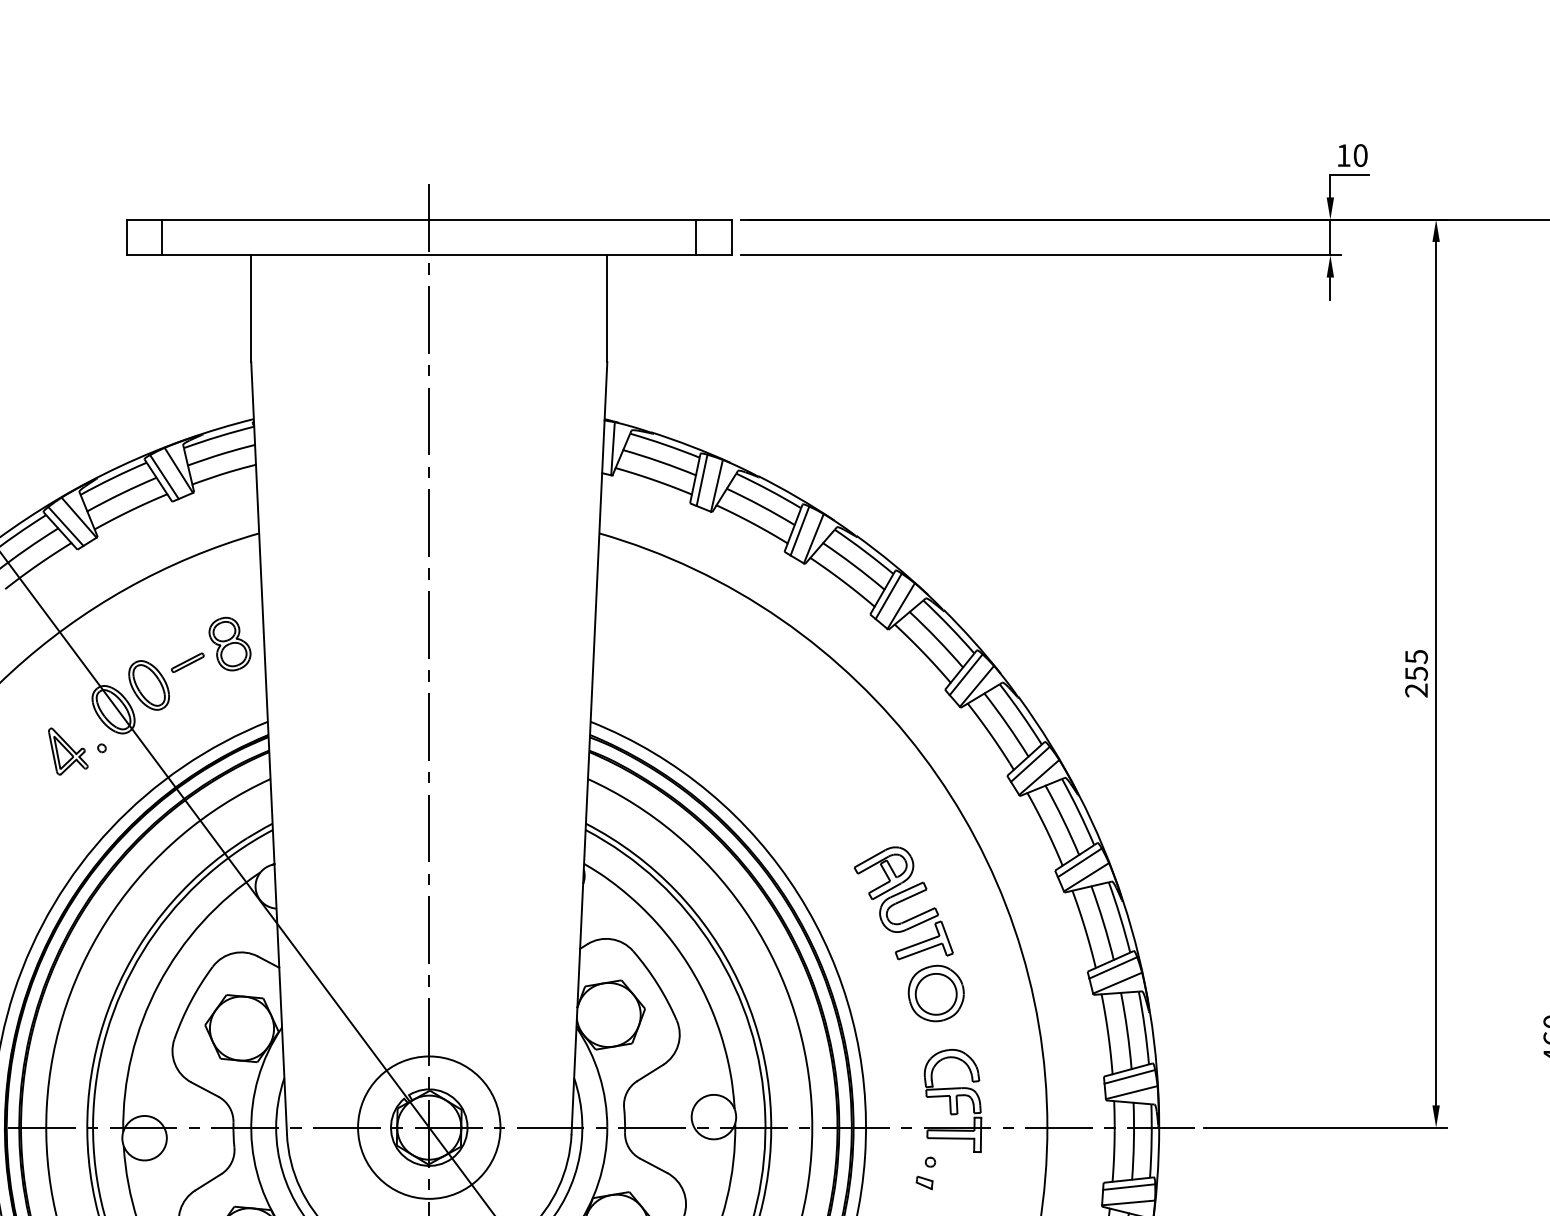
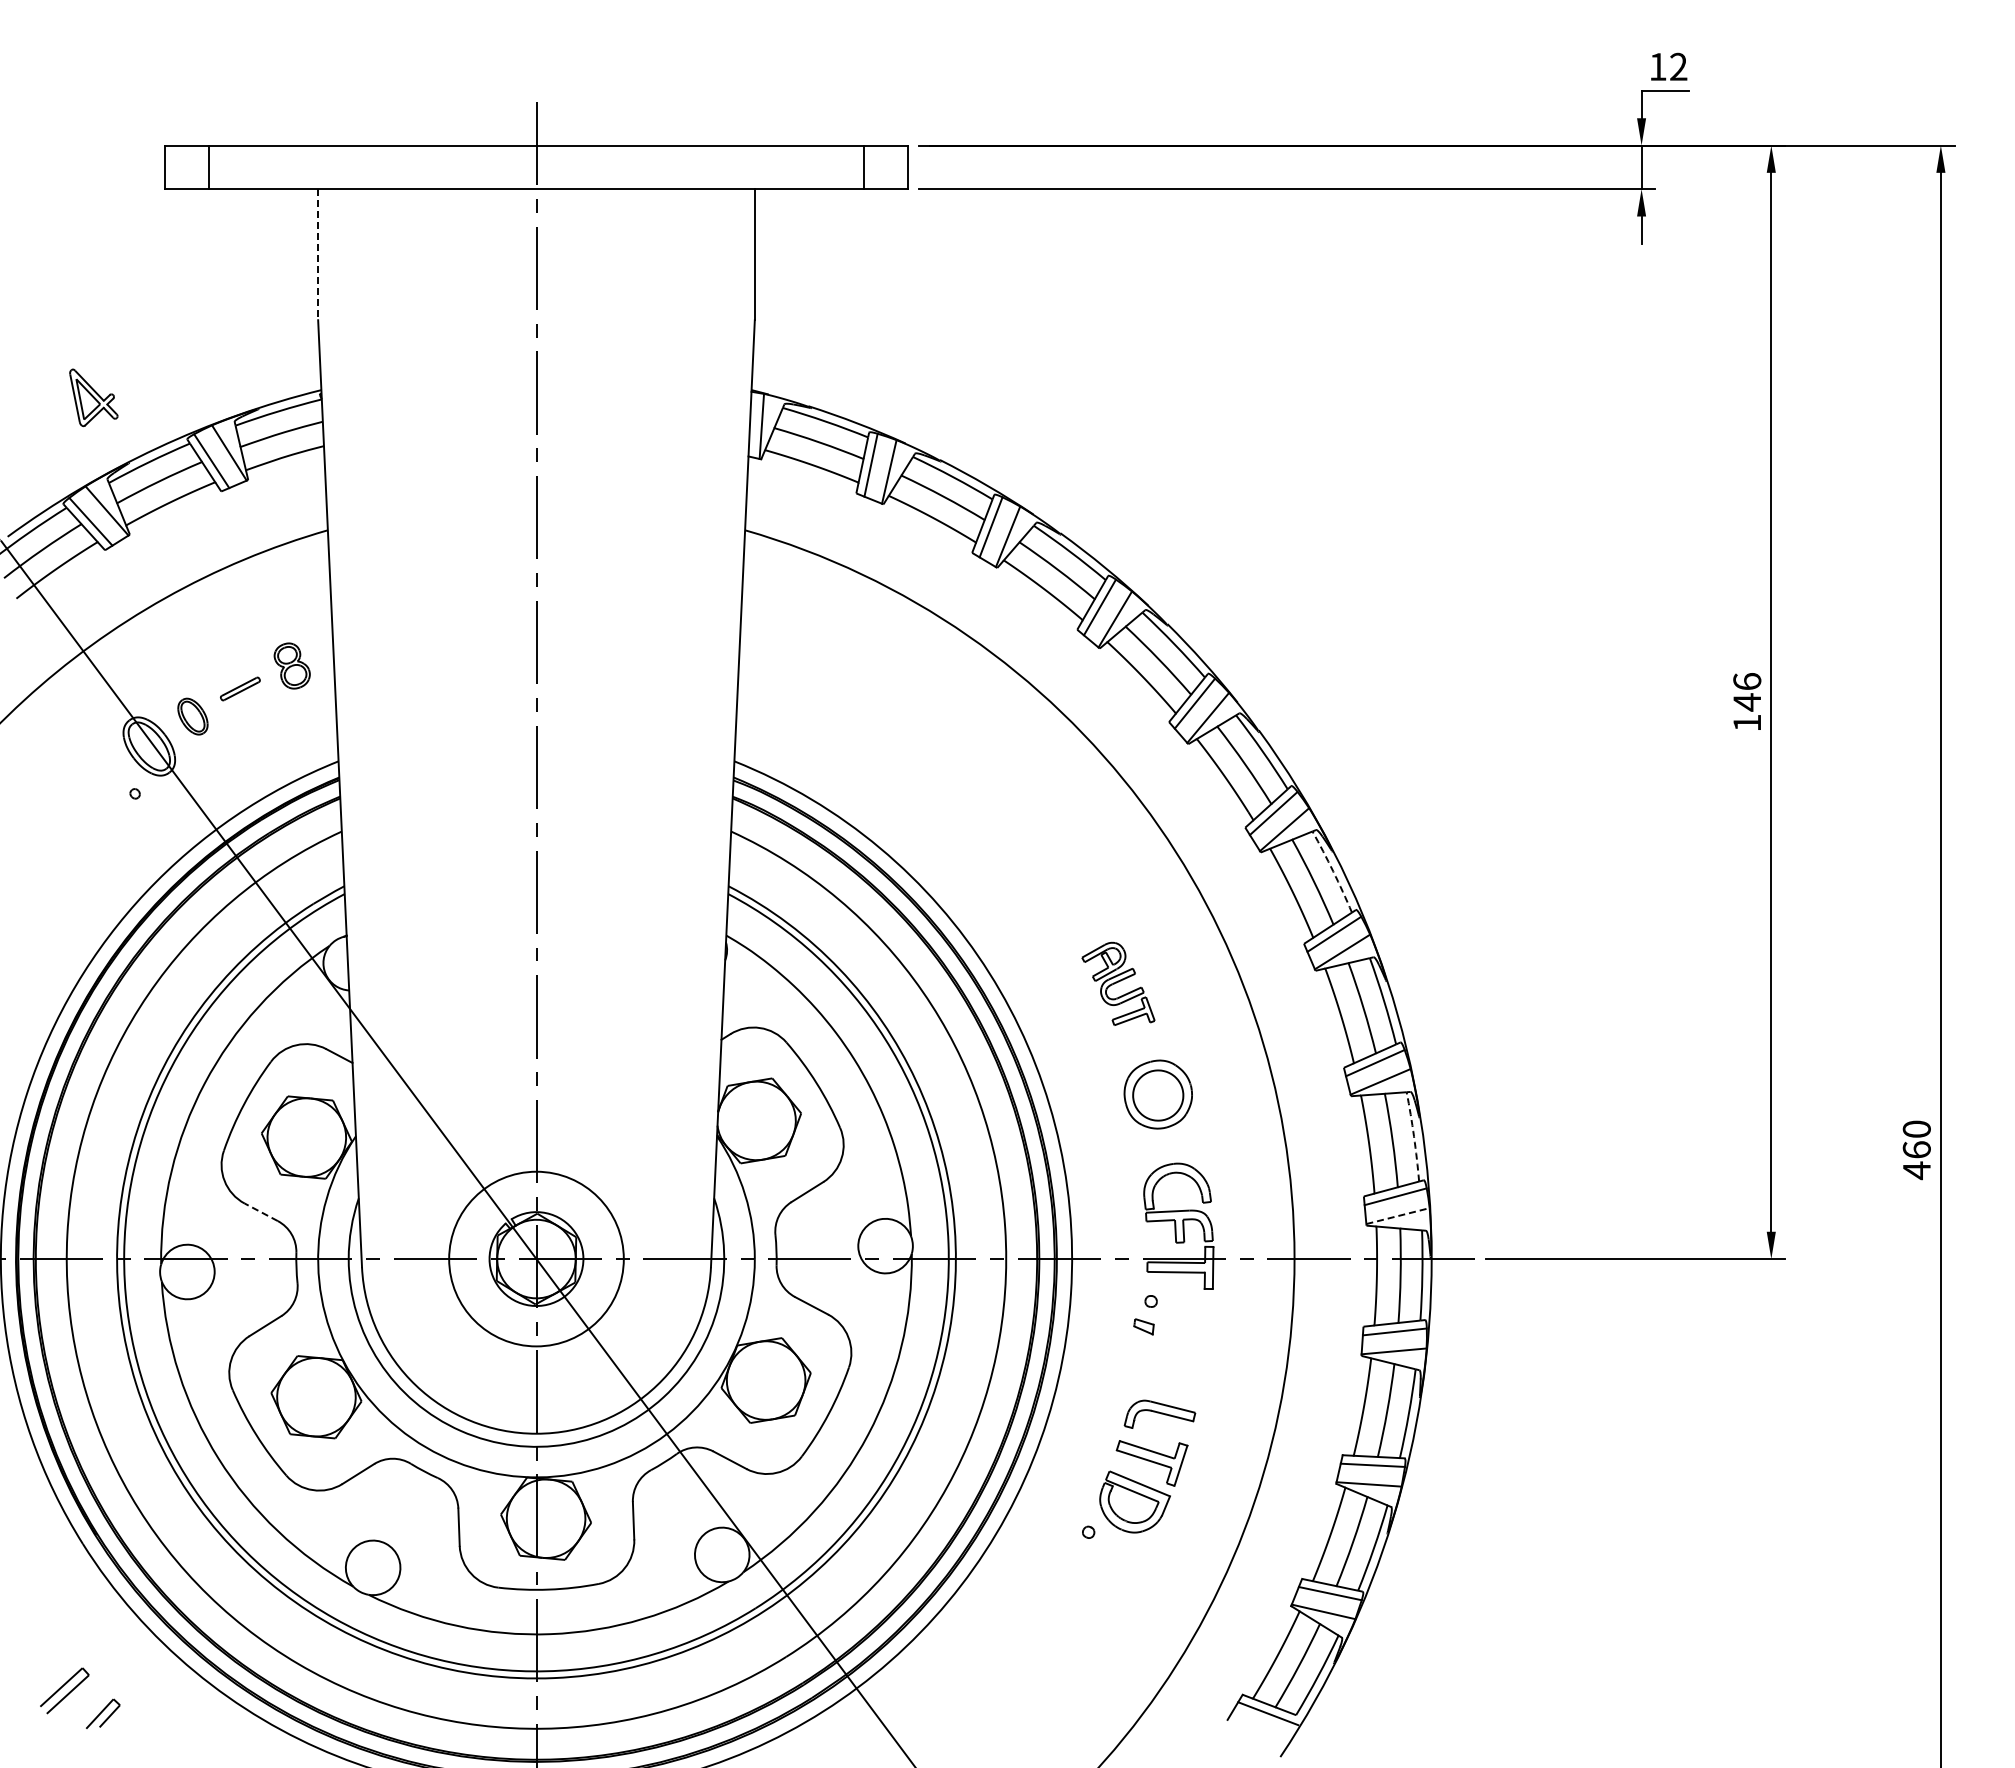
text: (1360, 155) -> (1678, 66), 10 -> 12
line: (251, 308) -> (318, 254), solid -> dashed
part: (230, 643) -> (292, 665), size x0.7
text: (1416, 673) -> (1747, 702), 255 -> 146
part: (148, 685) -> (192, 716), size x0.6
part: (68, 751) -> (93, 397), moved
arc: (1079, 811) -> (1333, 871), solid -> dashed
part: (903, 902) -> (1118, 983), size x0.6
arc: (1145, 1027) -> (1414, 1136), solid -> dashed
line: (205, 1089) -> (261, 1212), solid -> dashed
line: (1132, 1092) -> (1398, 1216), solid -> dashed

